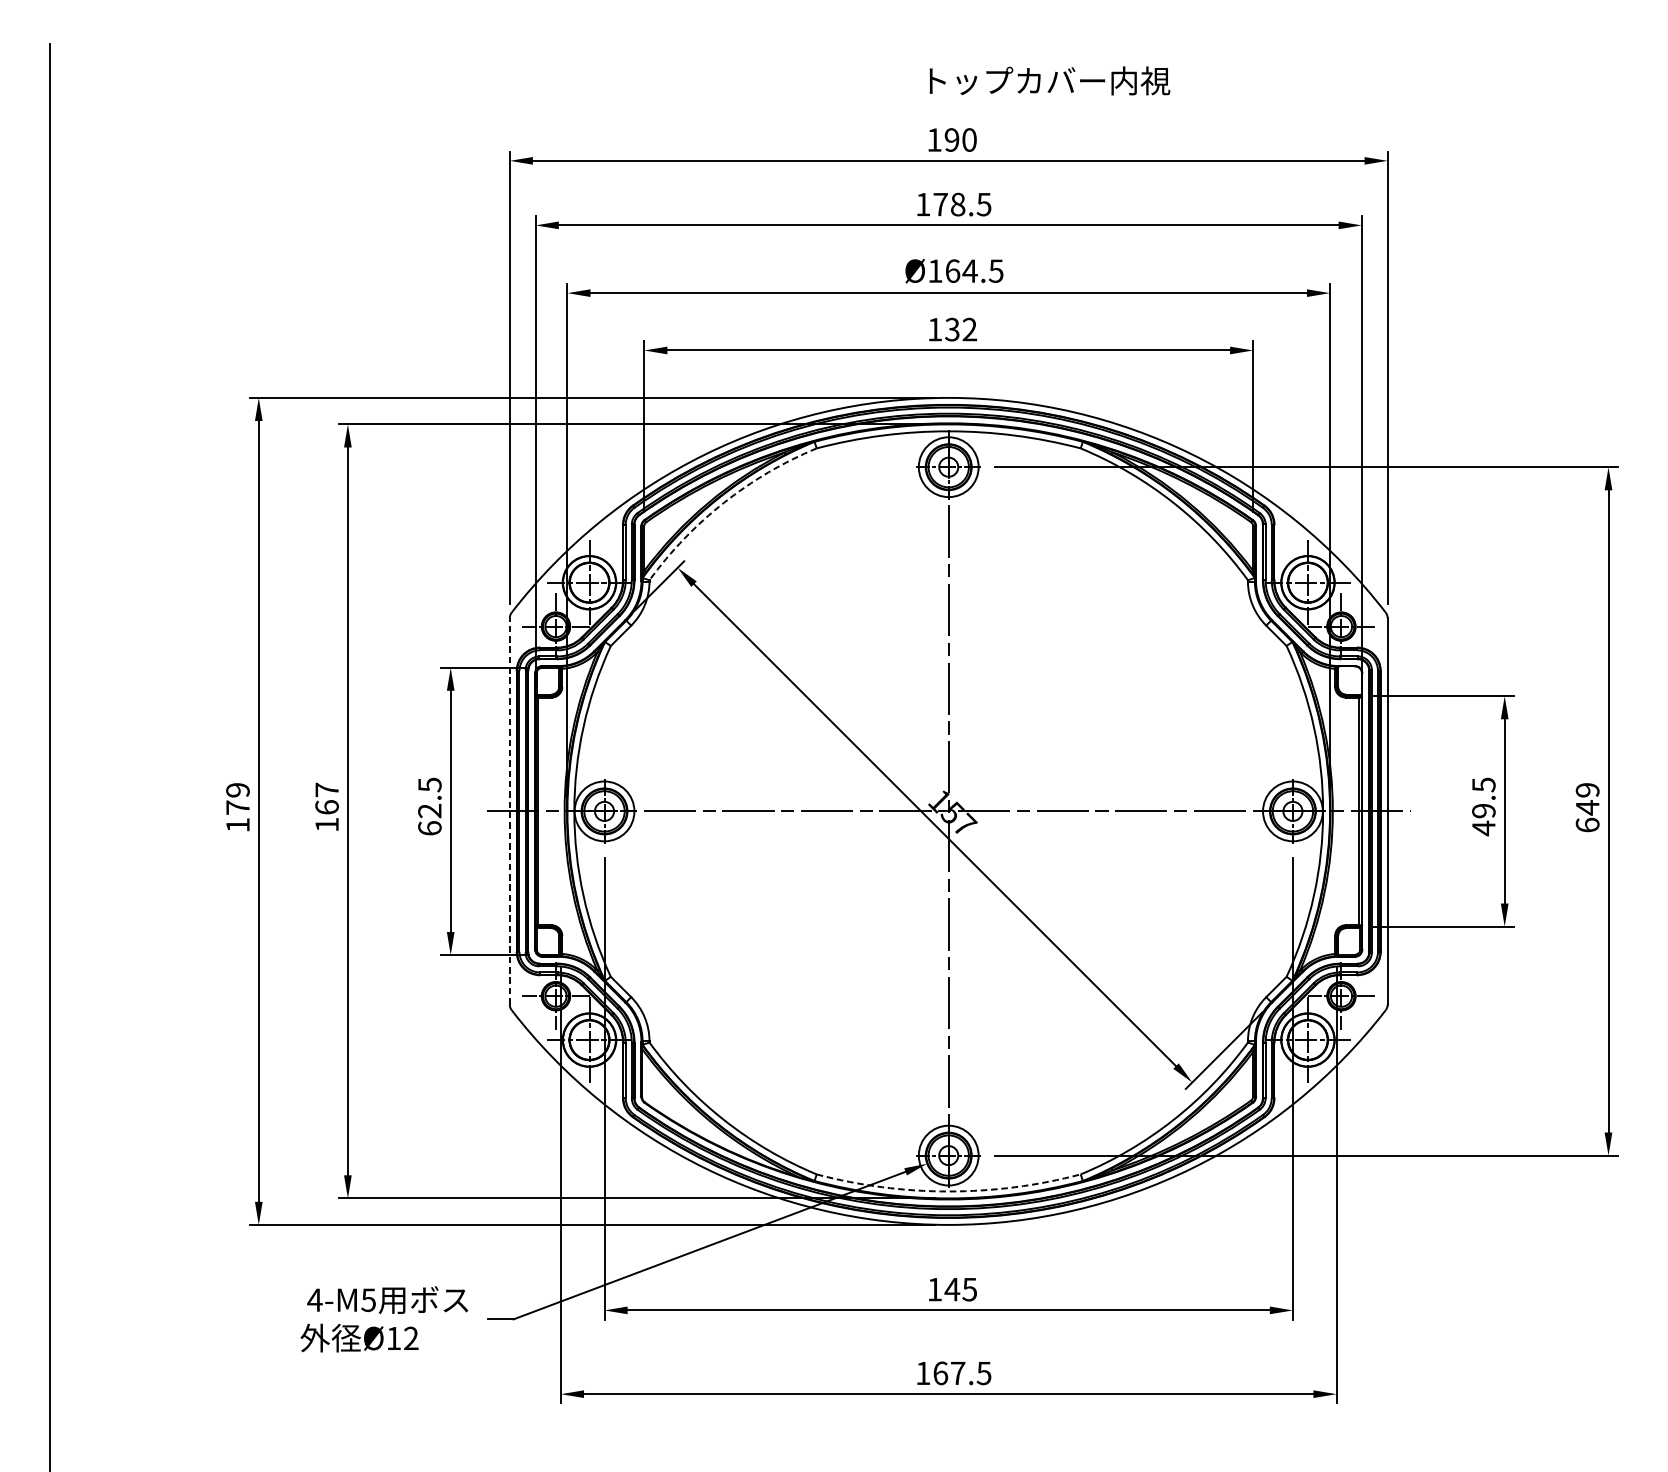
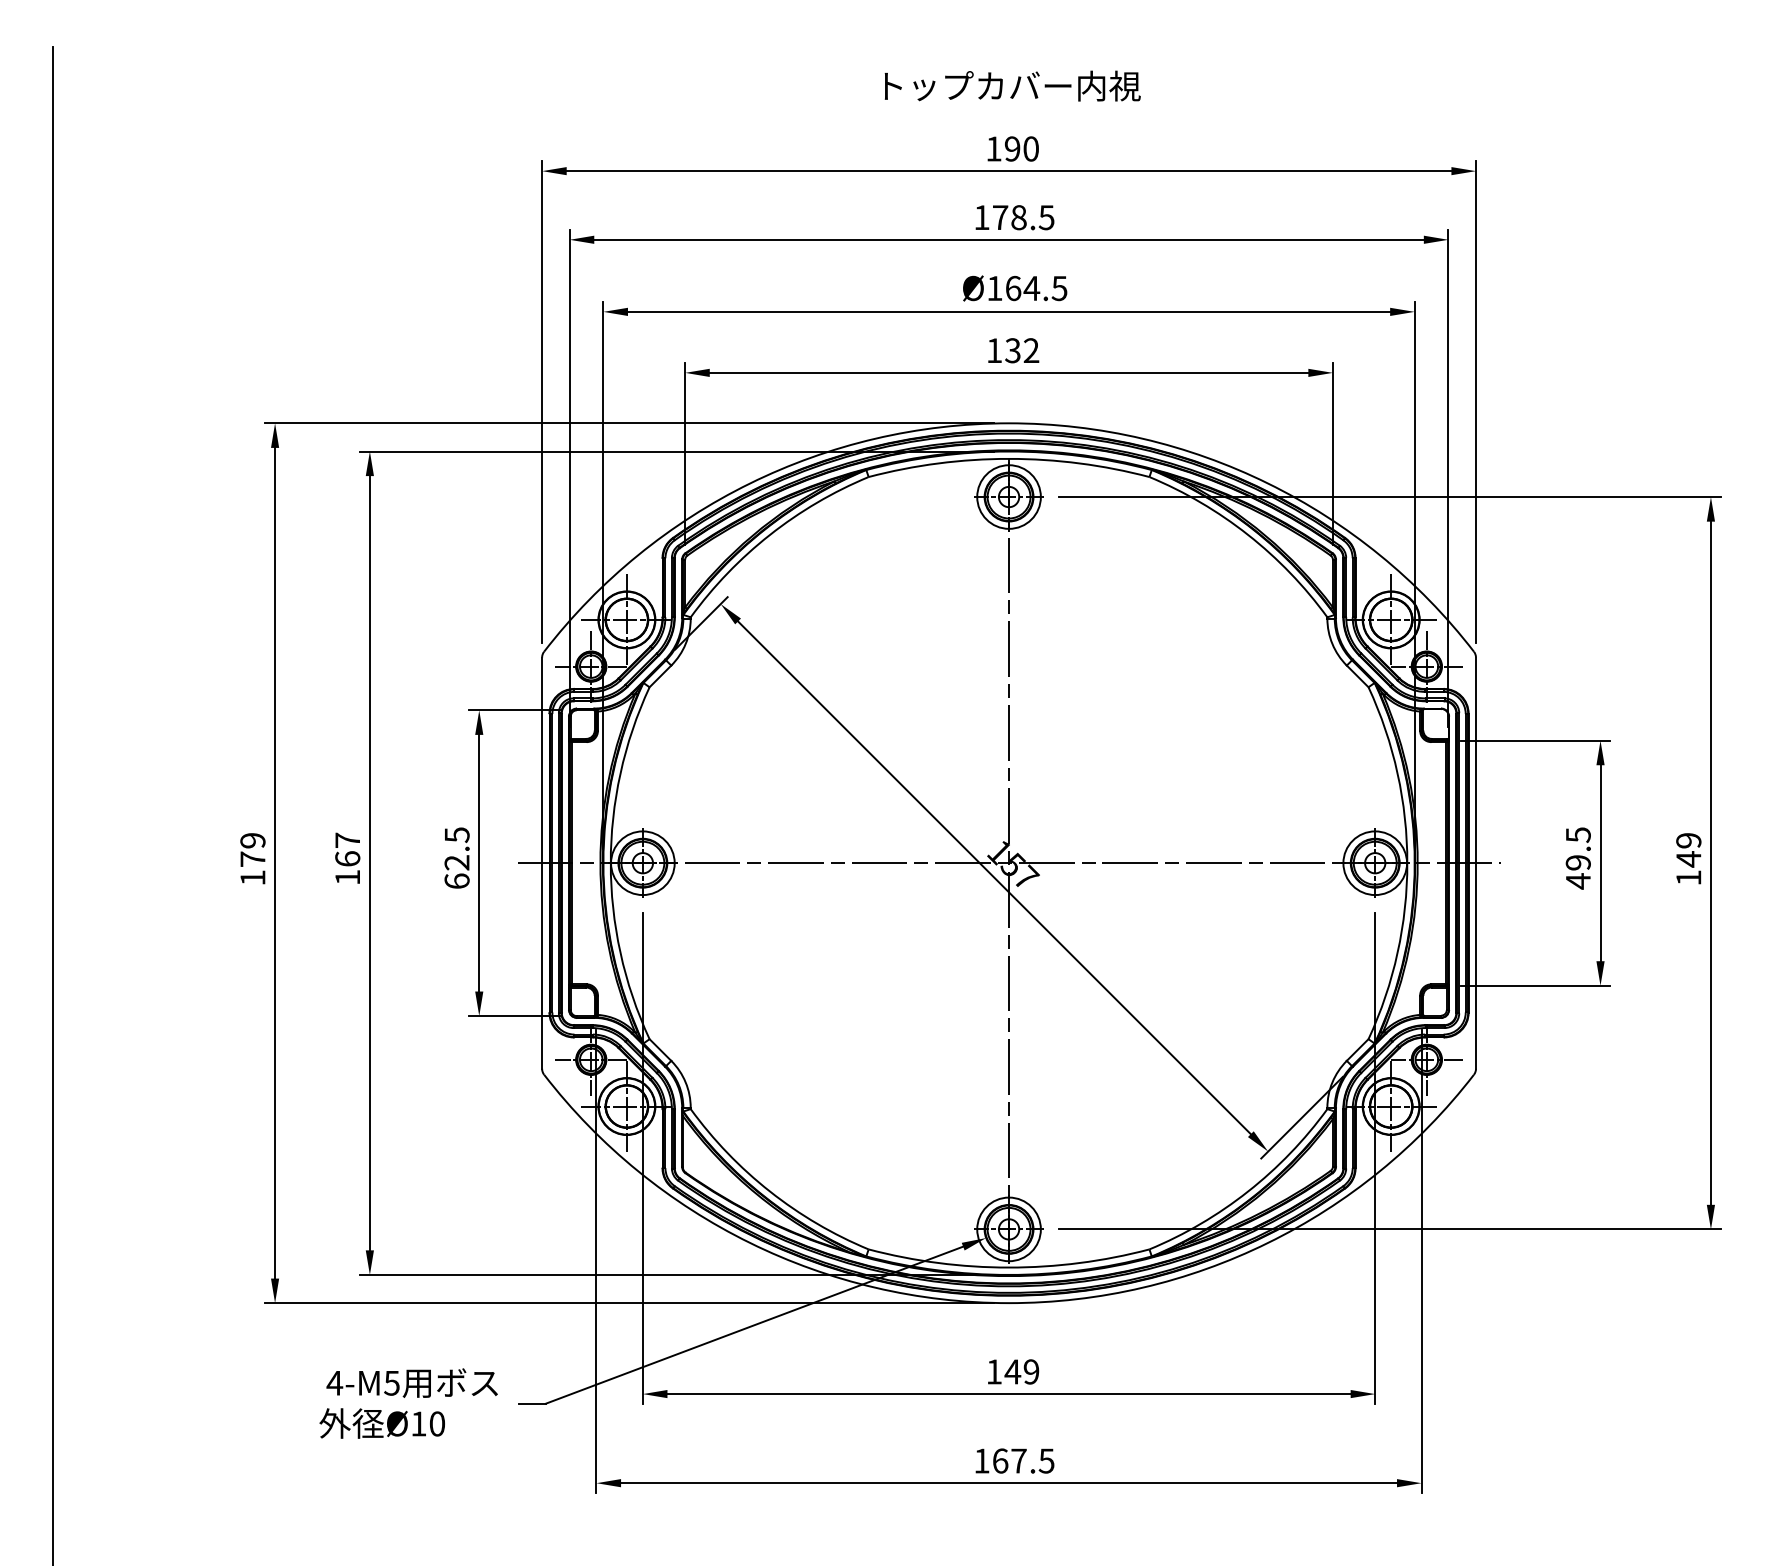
text: (1049, 80) -> (1012, 85), moved
arc: (724, 502) -> (770, 534), dashed -> solid
line: (510, 811) -> (542, 863), dashed -> solid
text: (1587, 824) -> (1688, 877), 649 -> 149
arc: (949, 1191) -> (1009, 1267), dashed -> solid
text: (969, 1289) -> (1031, 1371), 145 -> 149
text: (410, 1338) -> (436, 1423), Ø12 -> Ø10

